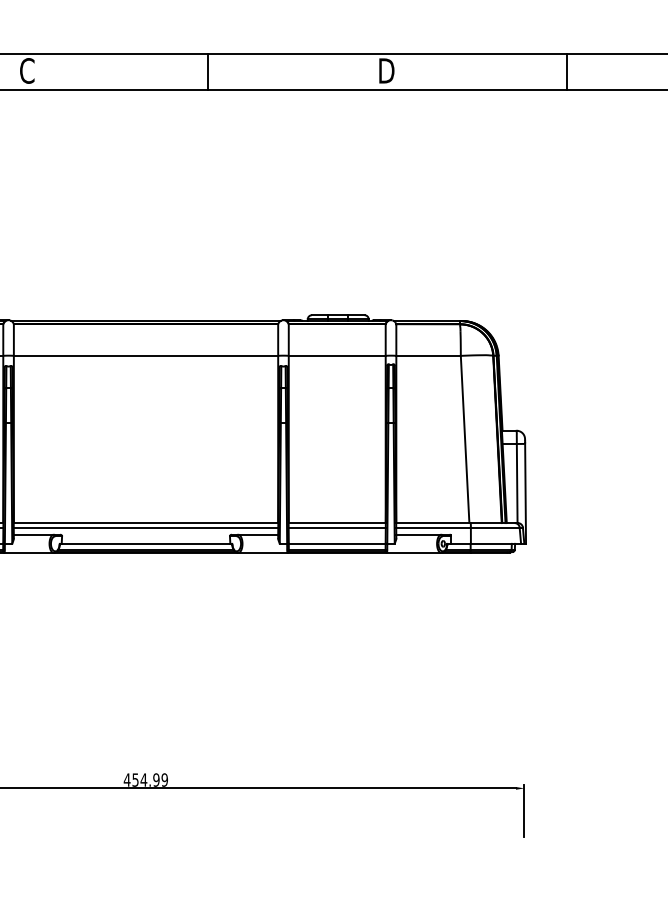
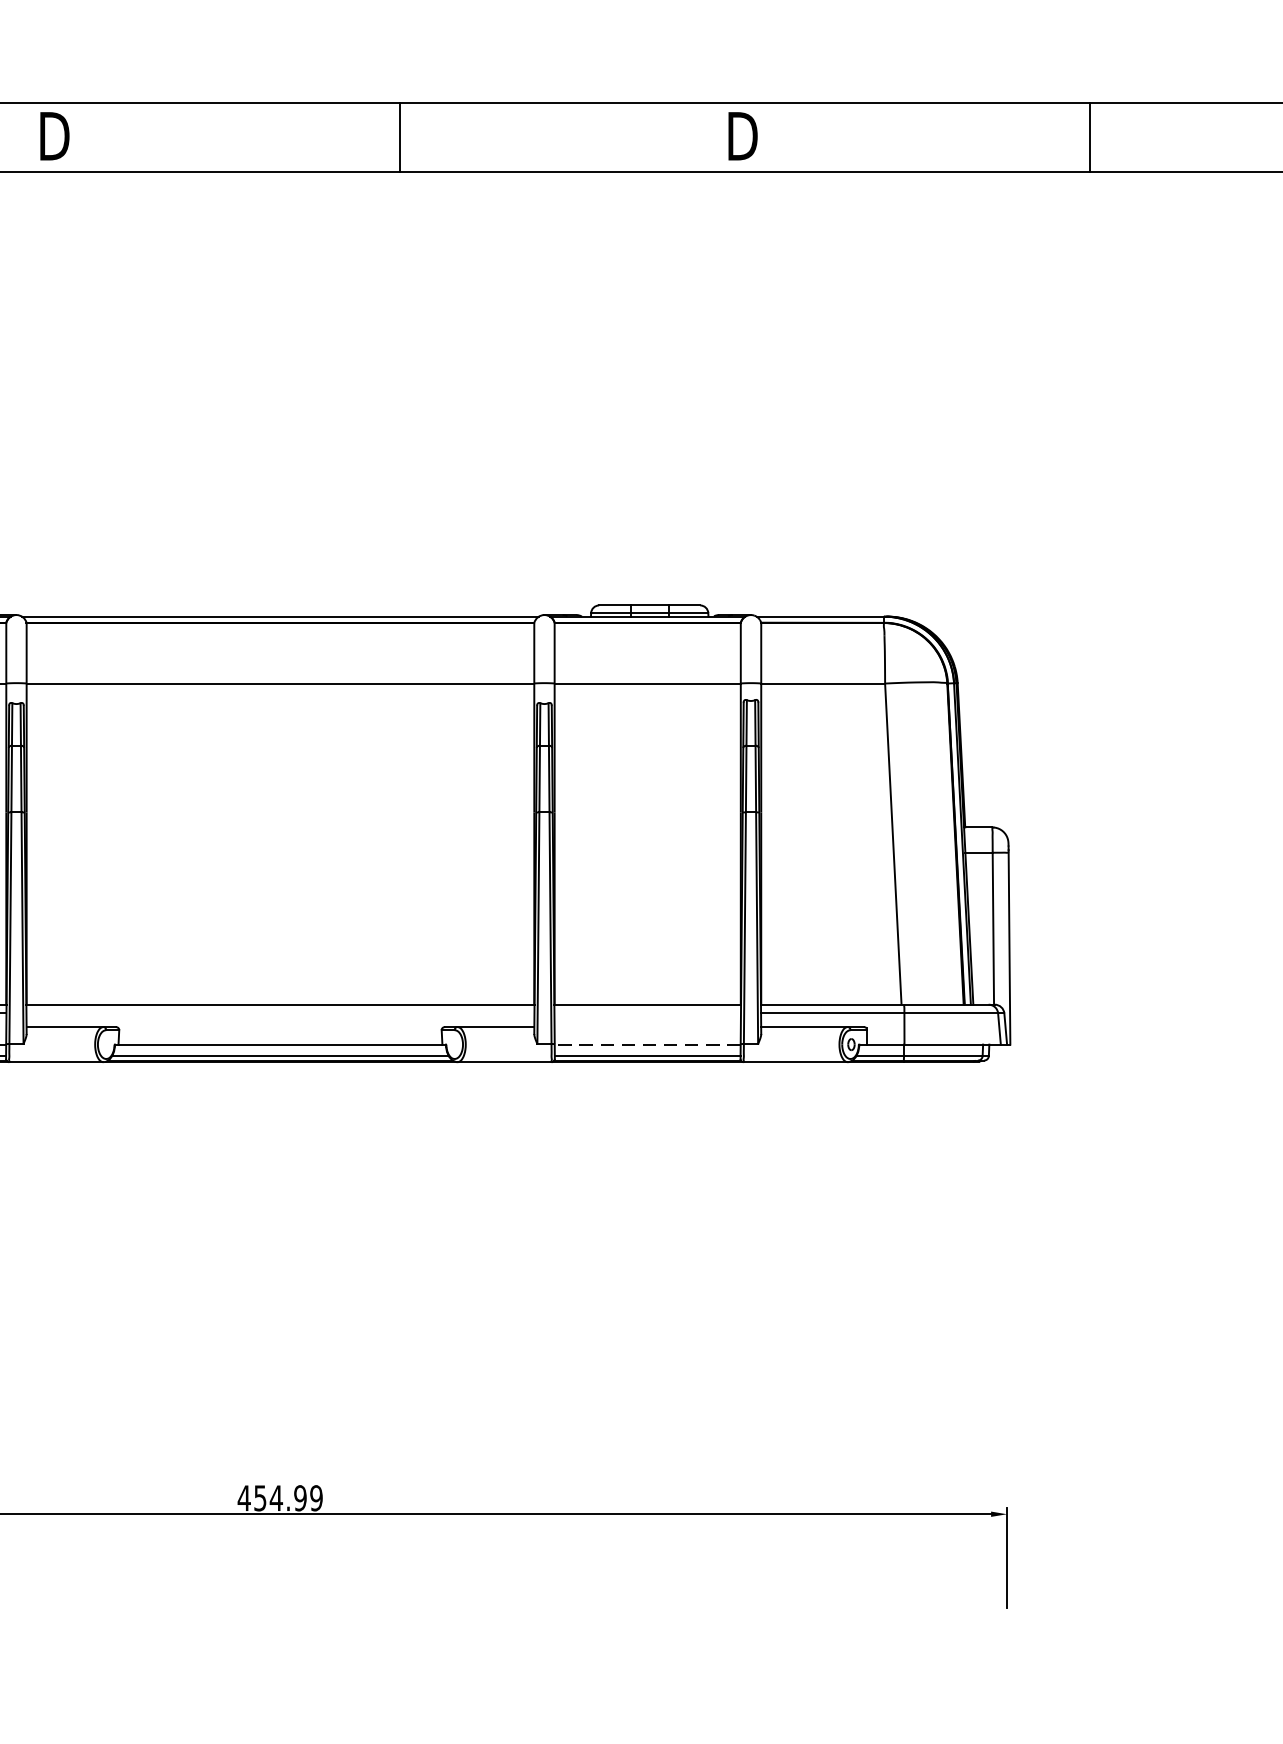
text: (28, 70) -> (54, 135), C -> D
line: (145, 527) -> (279, 1013), removed
line: (336, 527) -> (646, 1013), removed
line: (336, 543) -> (646, 1043), solid -> dashed

